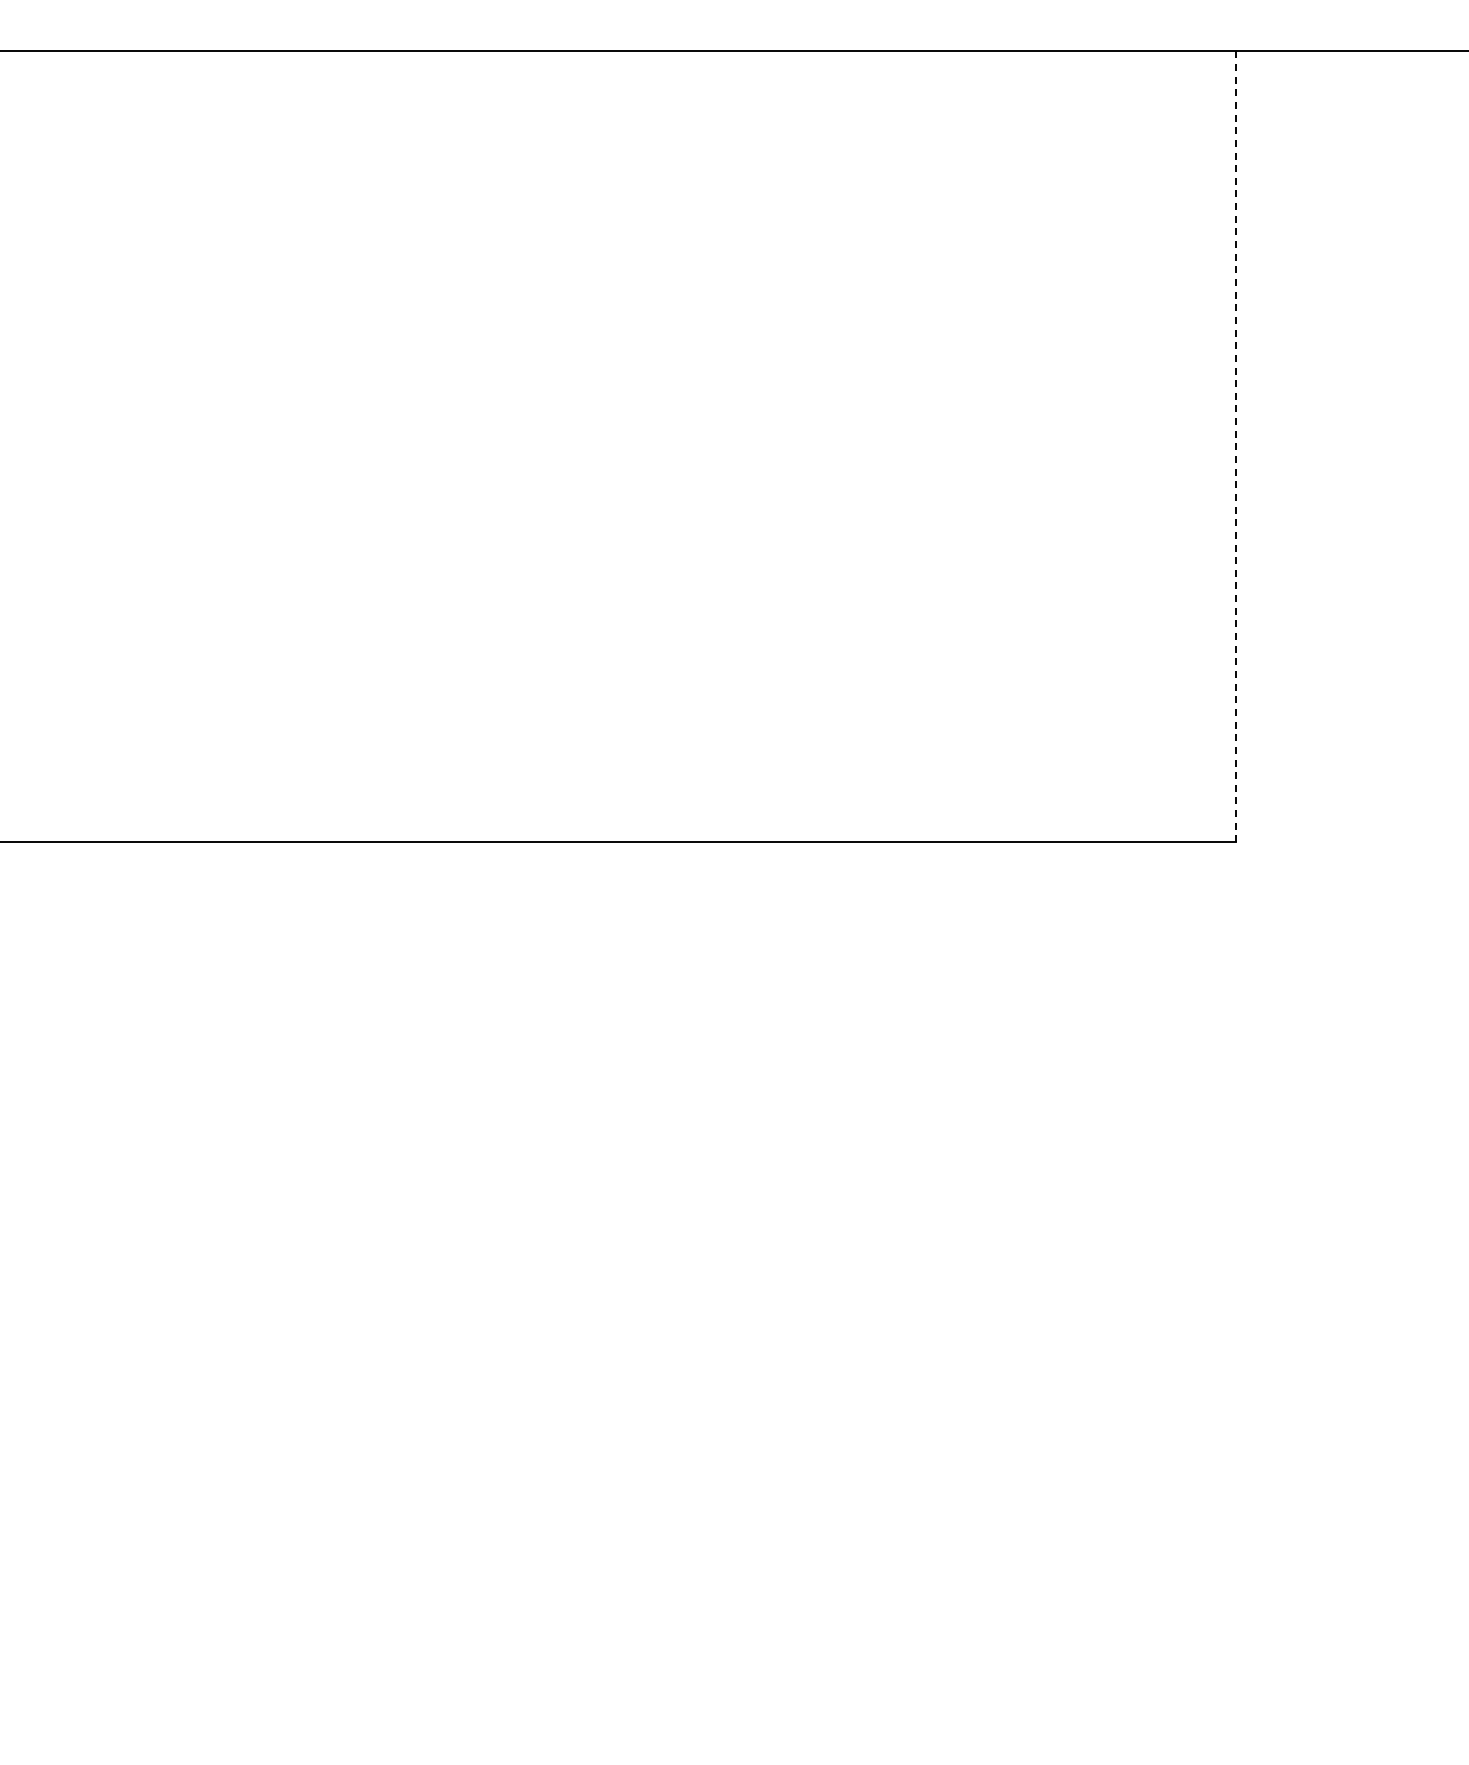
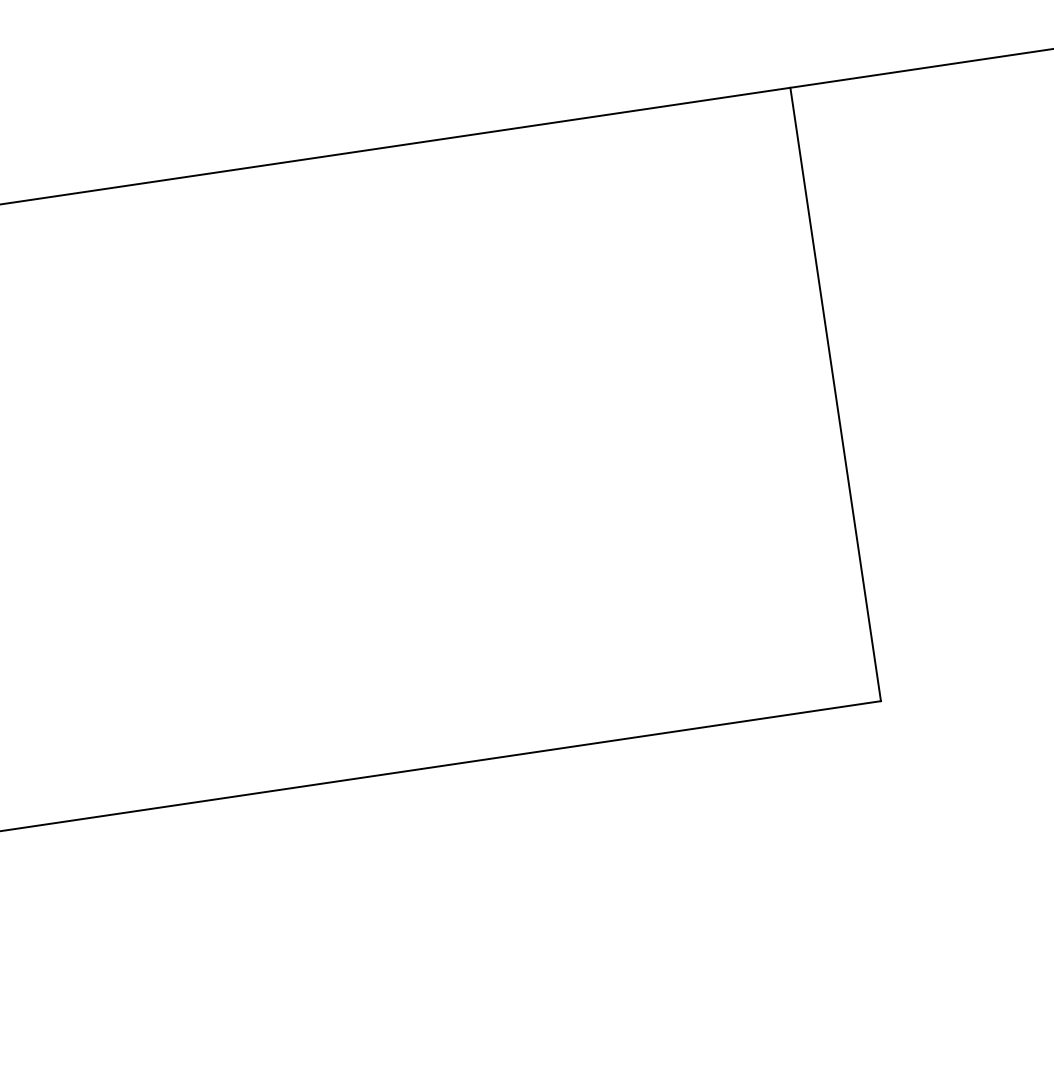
line: (1235, 447) -> (835, 395), dashed -> solid

